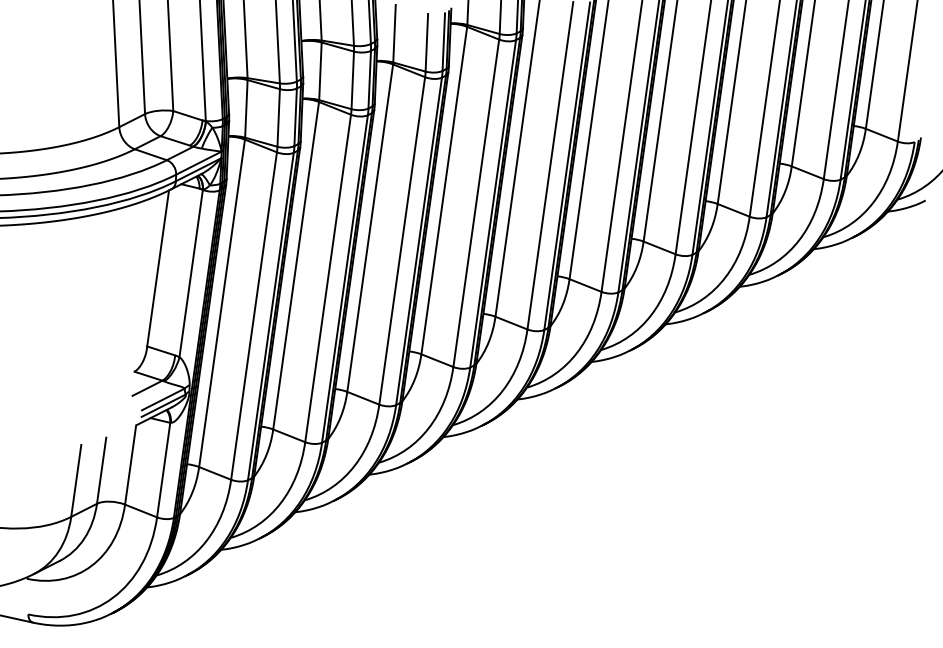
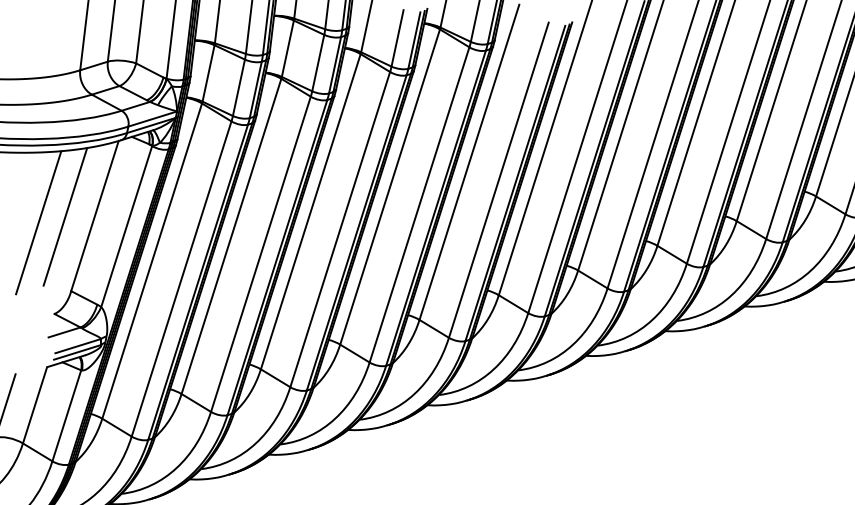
line: (129, 273) -> (65, 216), added
line: (103, 284) -> (38, 222), added

